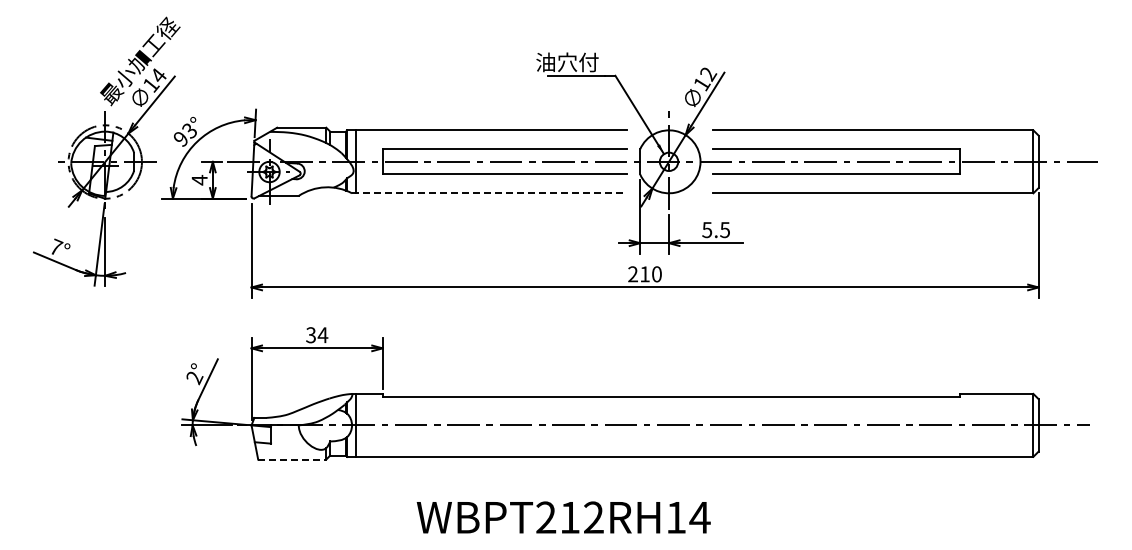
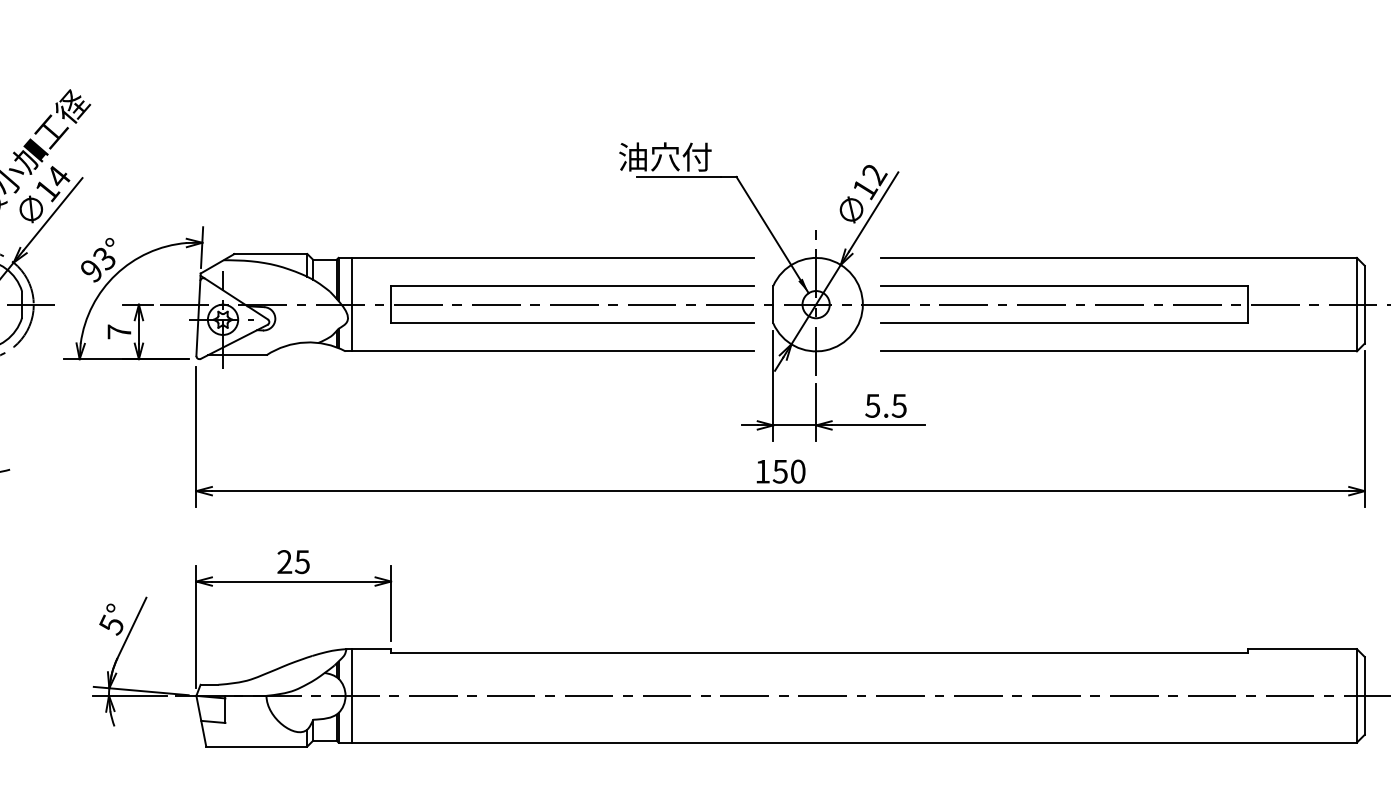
text: (199, 179) -> (119, 330), 4 -> 7
line: (489, 193) -> (549, 351), dashed -> solid
text: (638, 274) -> (770, 471), 210 -> 150
text: (317, 335) -> (294, 562), 34 -> 25
text: (194, 377) -> (111, 624), 2° -> 5°
line: (292, 459) -> (257, 746), dashed -> solid

